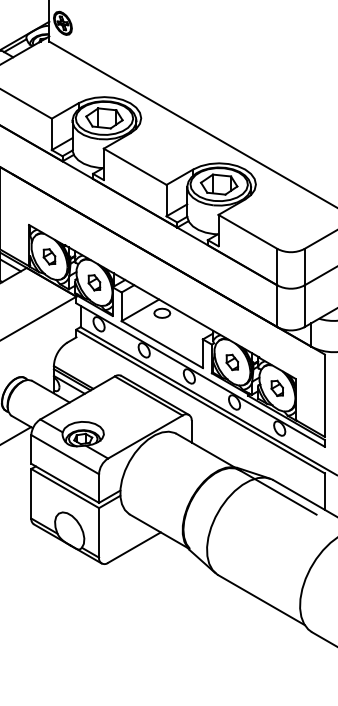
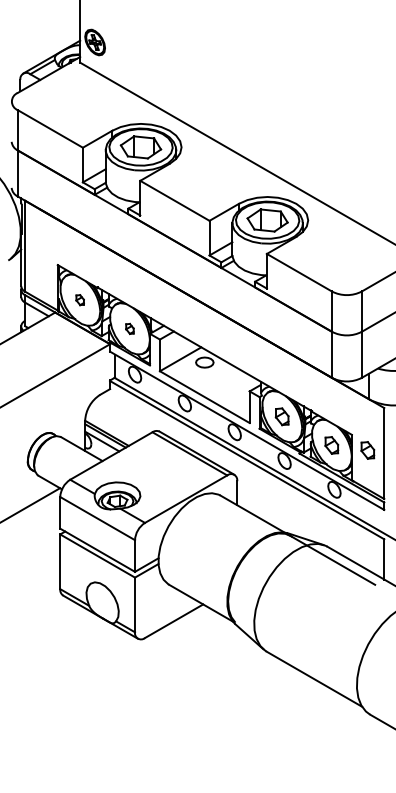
part: (48, 256) -> (79, 299), size x0.6
part: (94, 282) -> (129, 328), size x0.6
part: (309, 392) -> (367, 450), added

